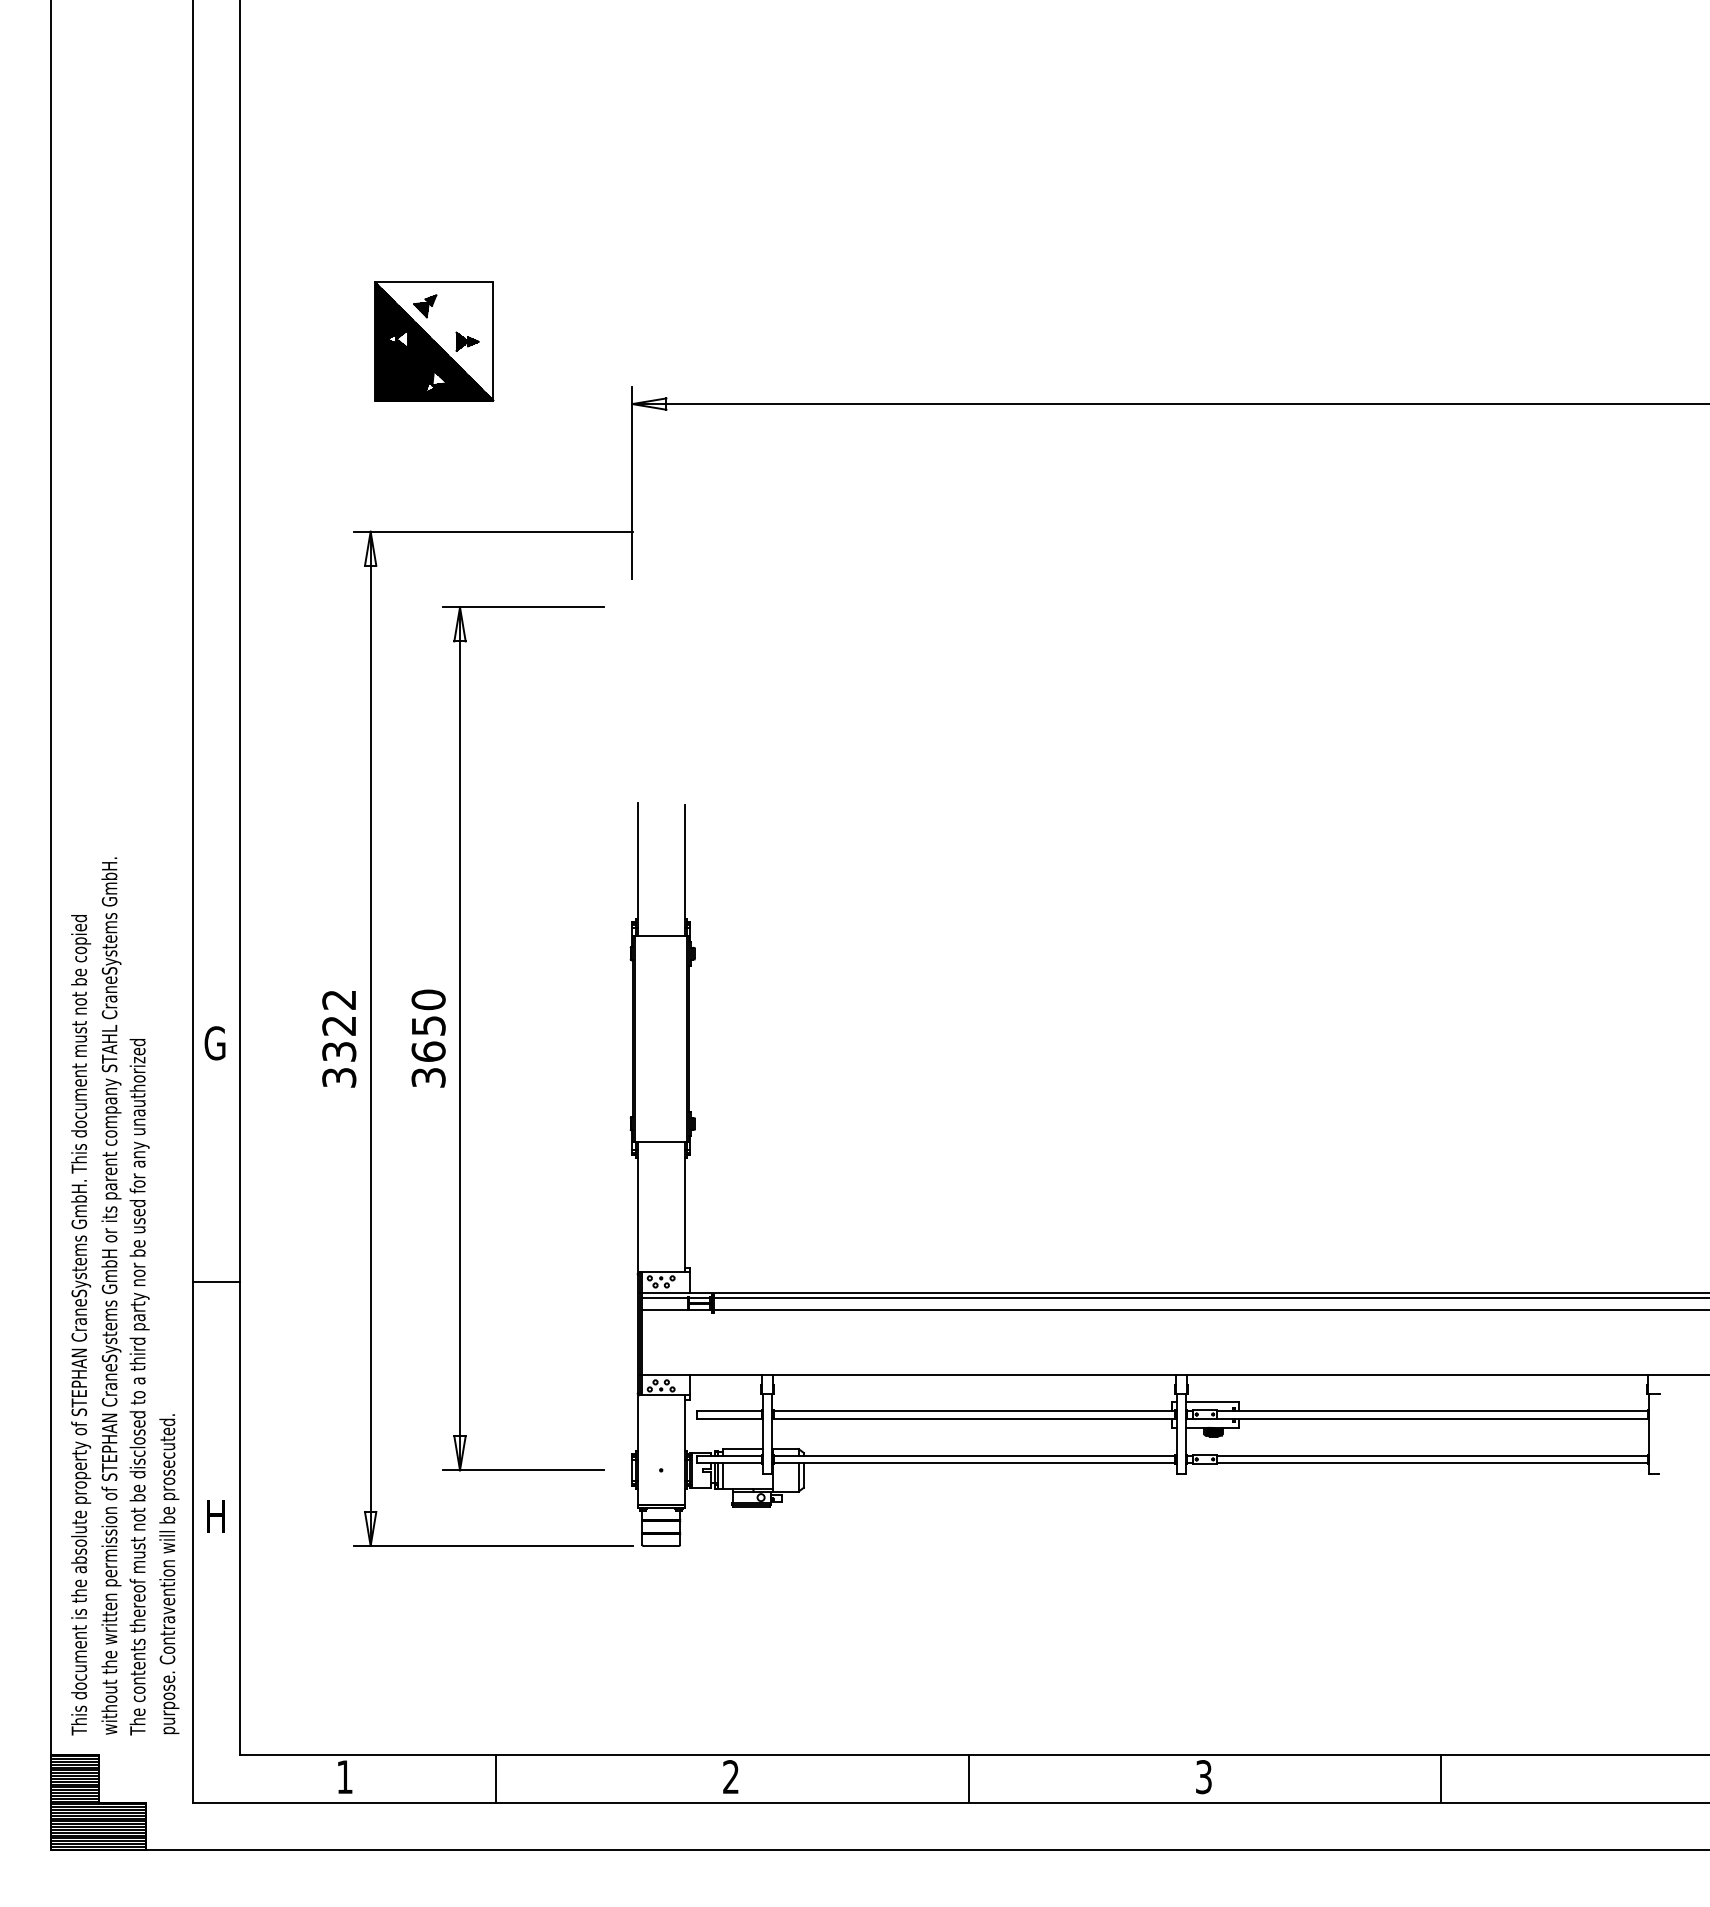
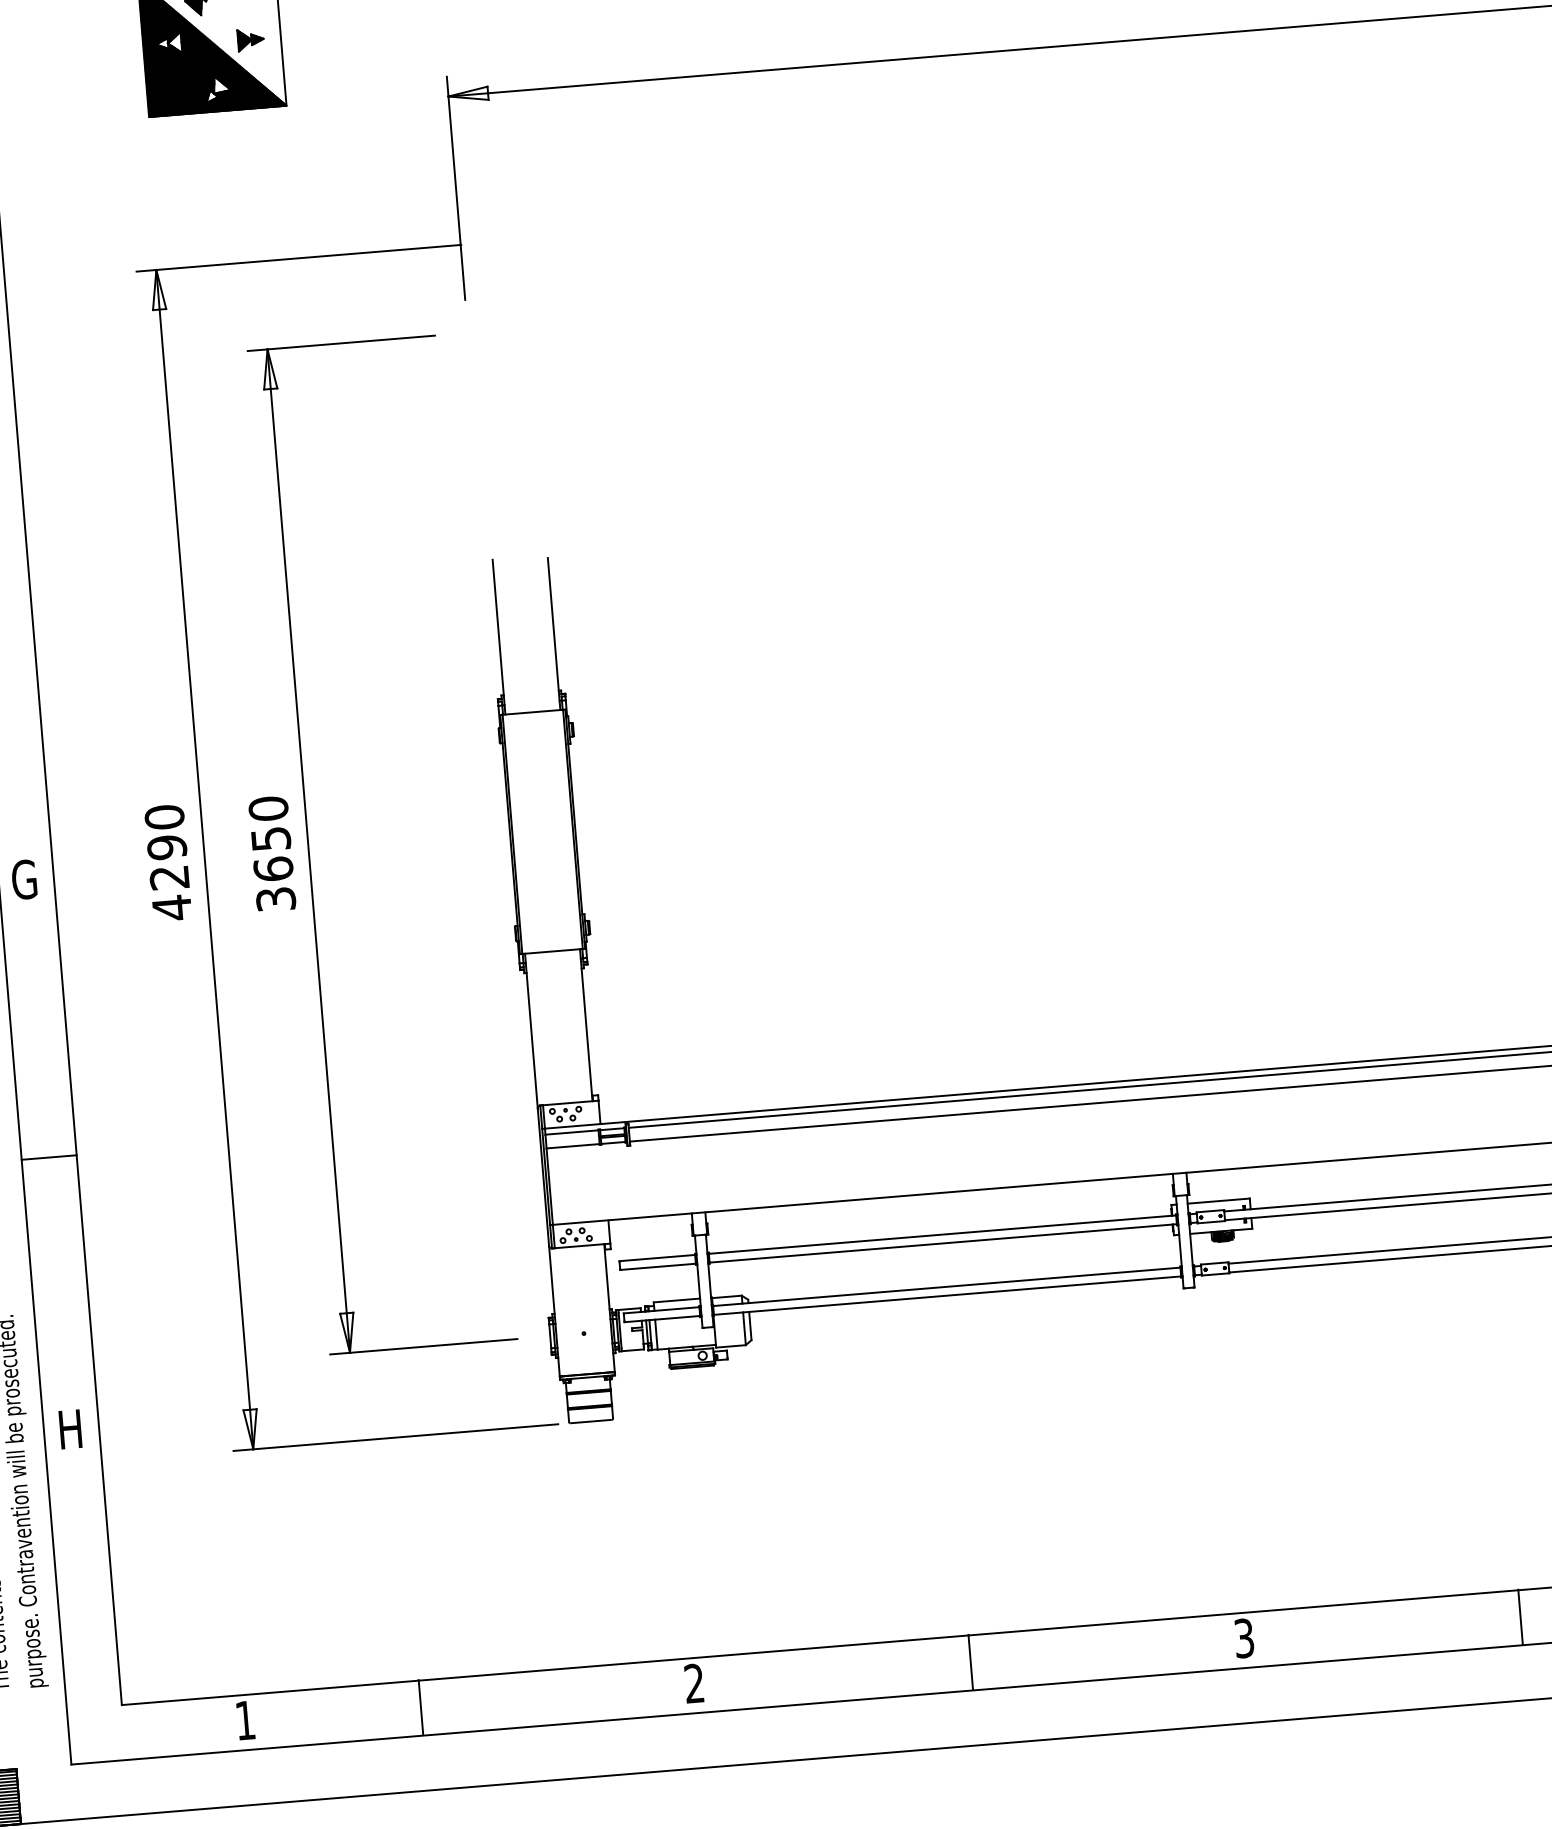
text: (339, 1038) -> (168, 862), 3322 -> 4290

